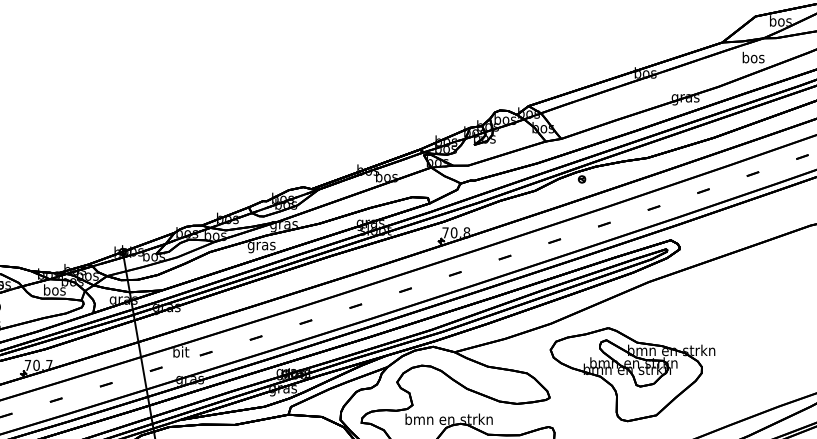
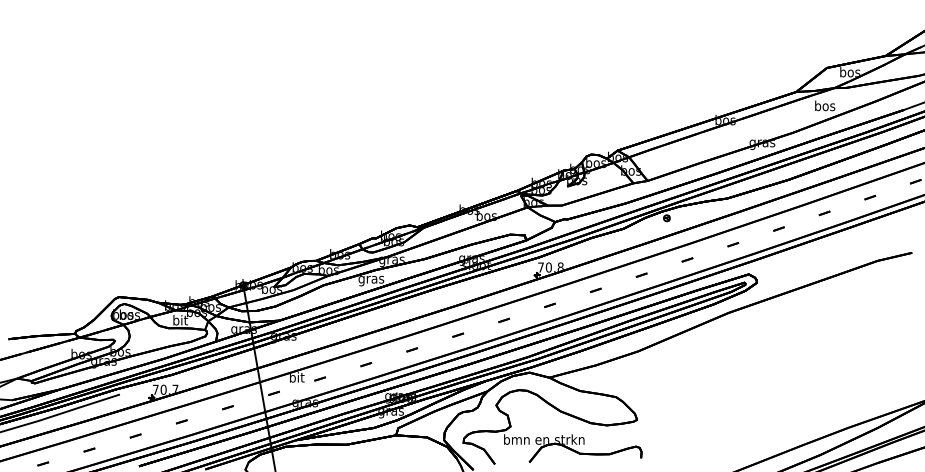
text: (54, 290) -> (180, 320), bos -> bit
part: (632, 374) -> (713, 398), removed

